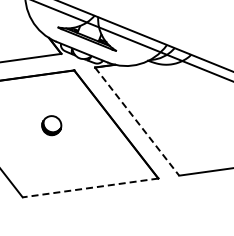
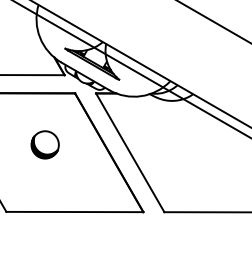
line: (137, 122) -> (130, 153), dashed -> solid
part: (51, 125) -> (44, 144), size x1.43
line: (90, 188) -> (74, 212), dashed -> solid

